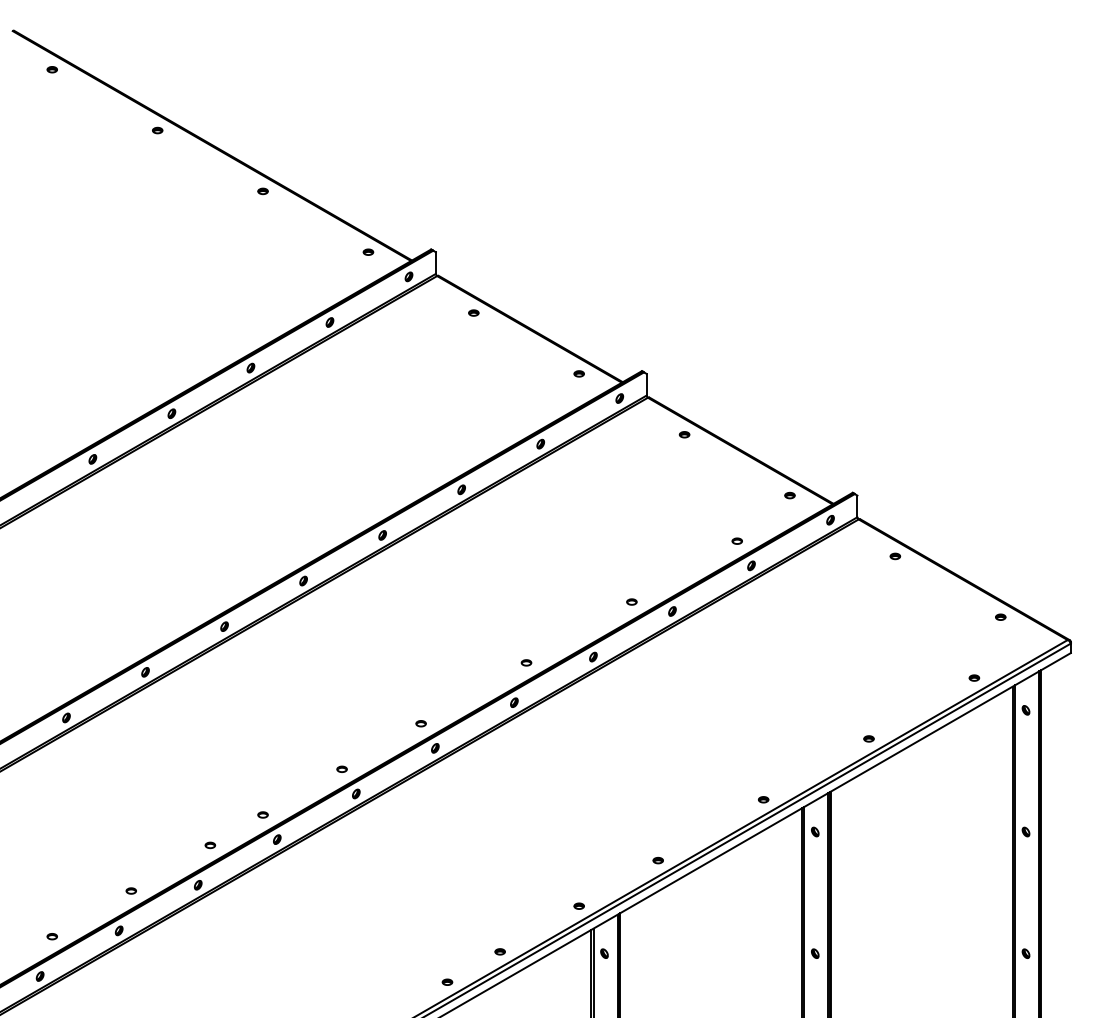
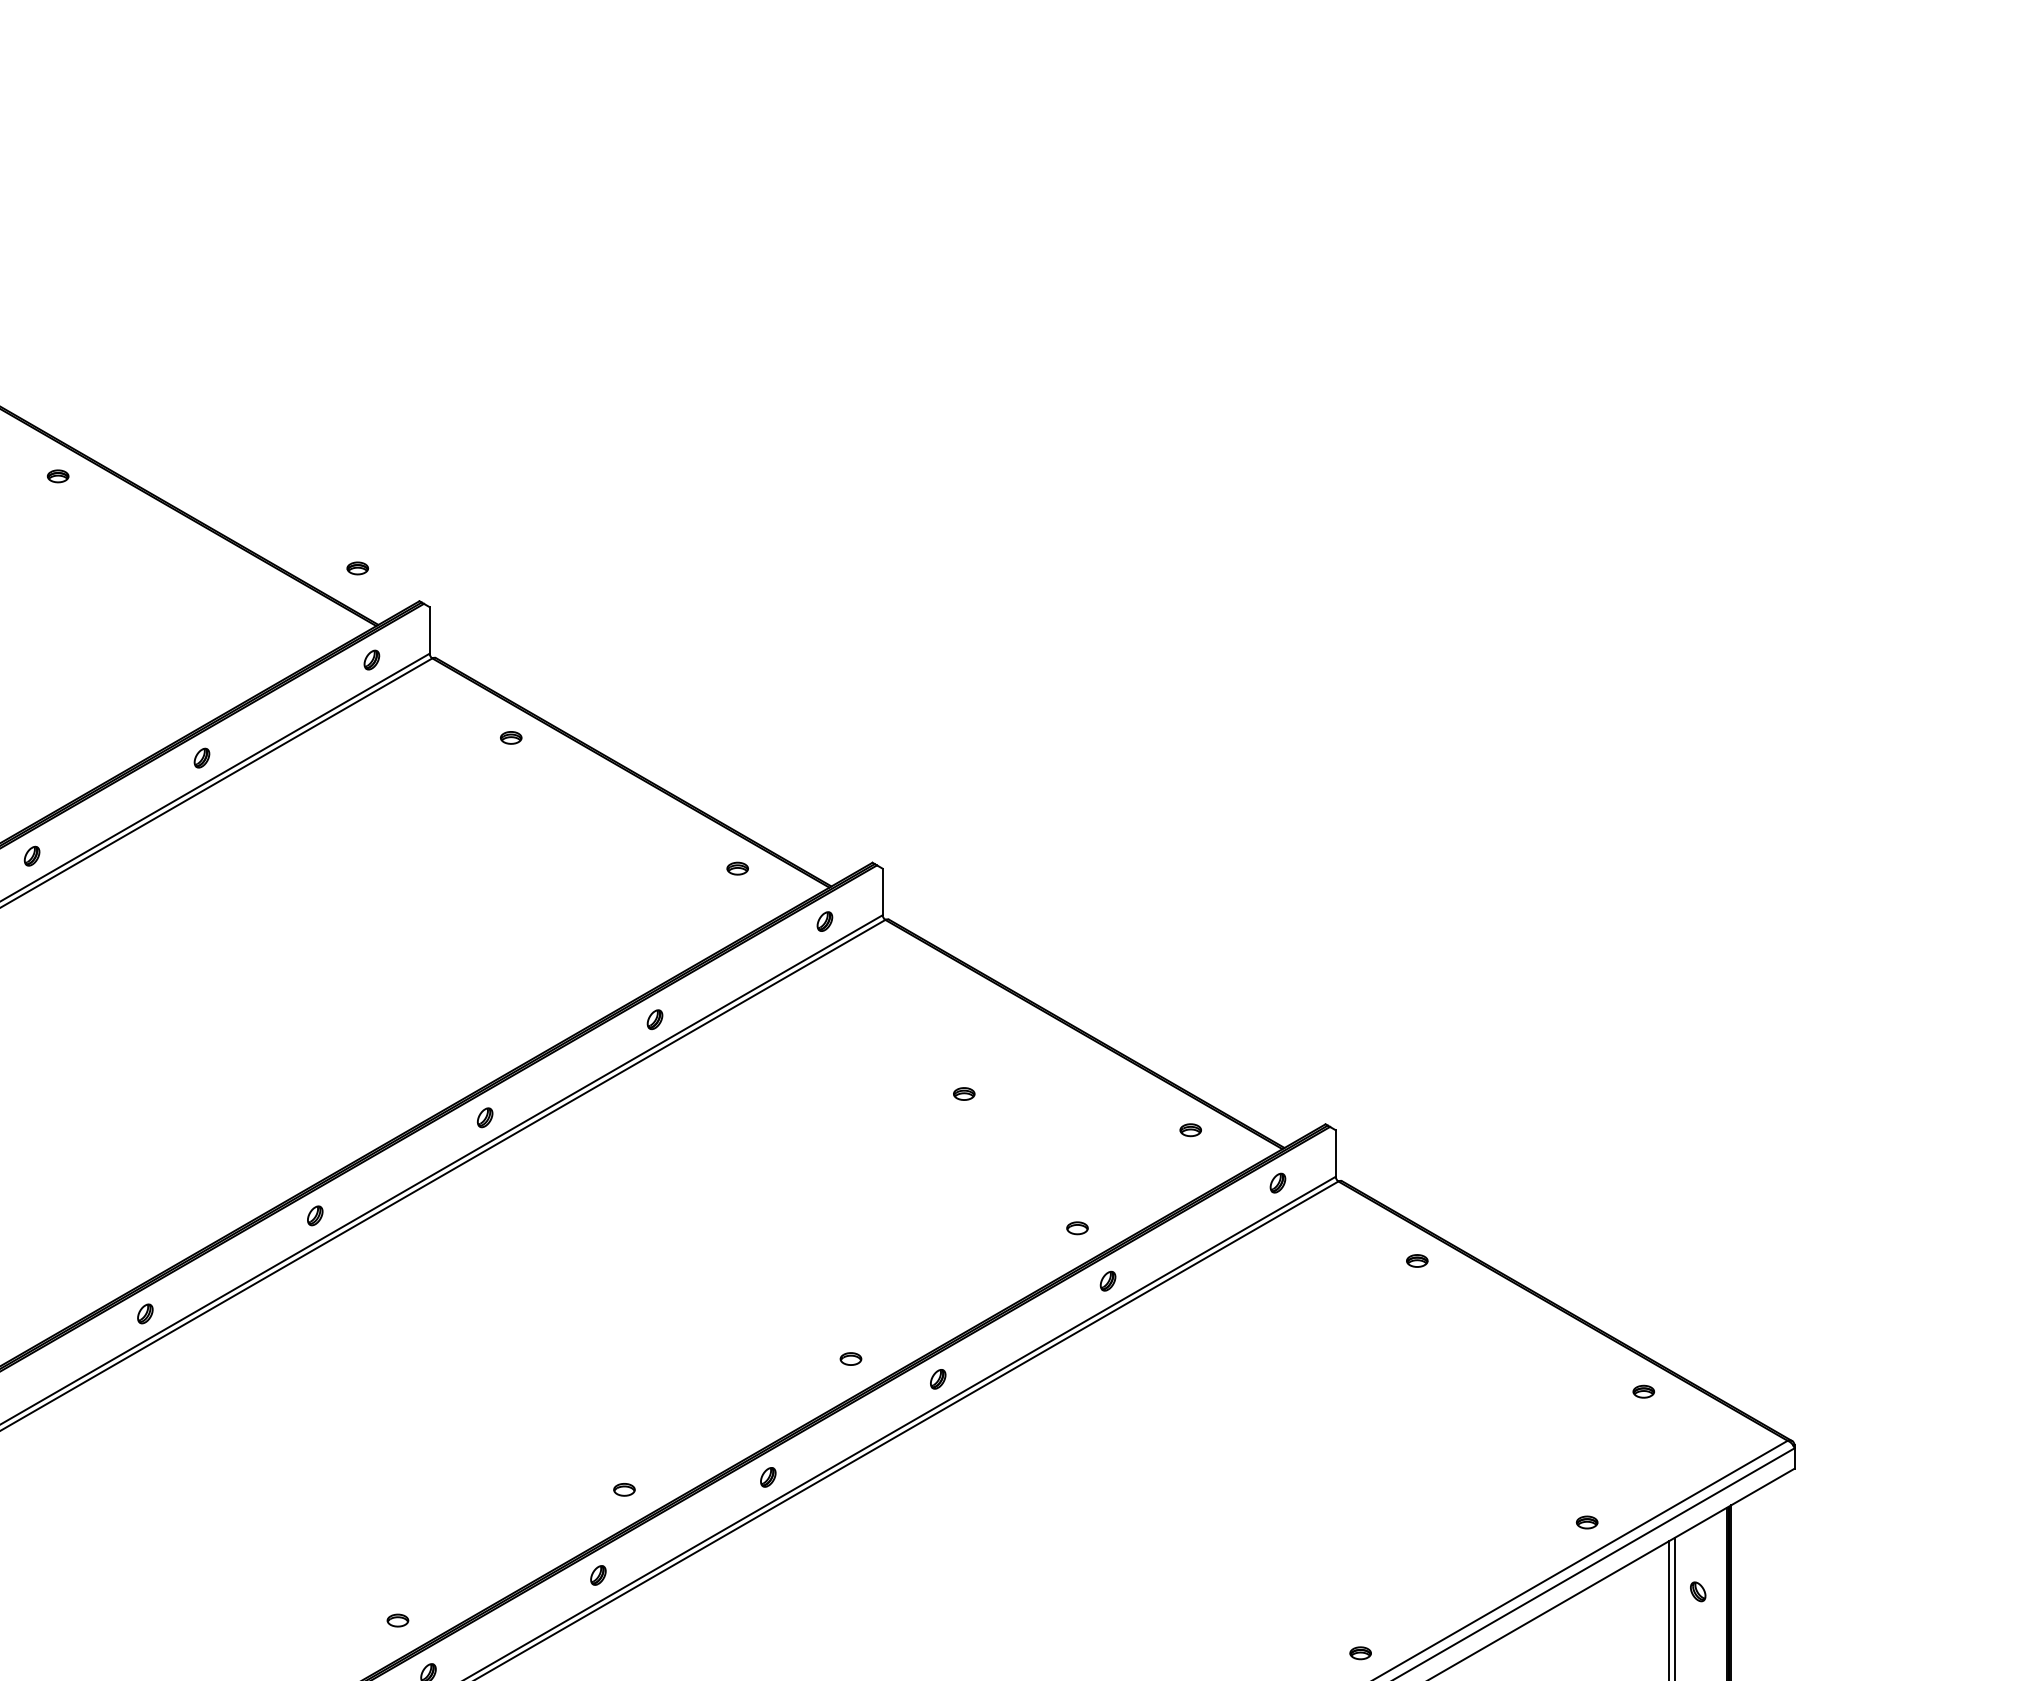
part: (368, 251) -> (357, 566), moved
part: (684, 434) -> (964, 1093), moved

